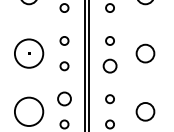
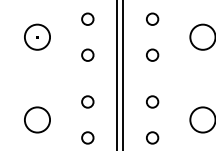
circle: (28, 53) -> (36, 37), size x0.62
circle: (109, 66) -> (151, 55), size x0.62
circle: (64, 99) -> (87, 102), size x0.62
circle: (28, 111) -> (36, 119), size x0.62

